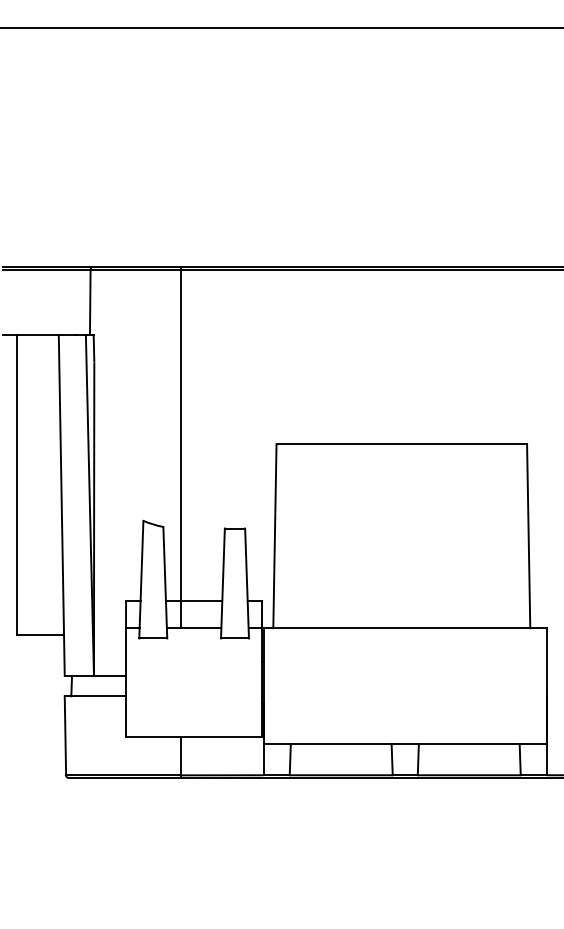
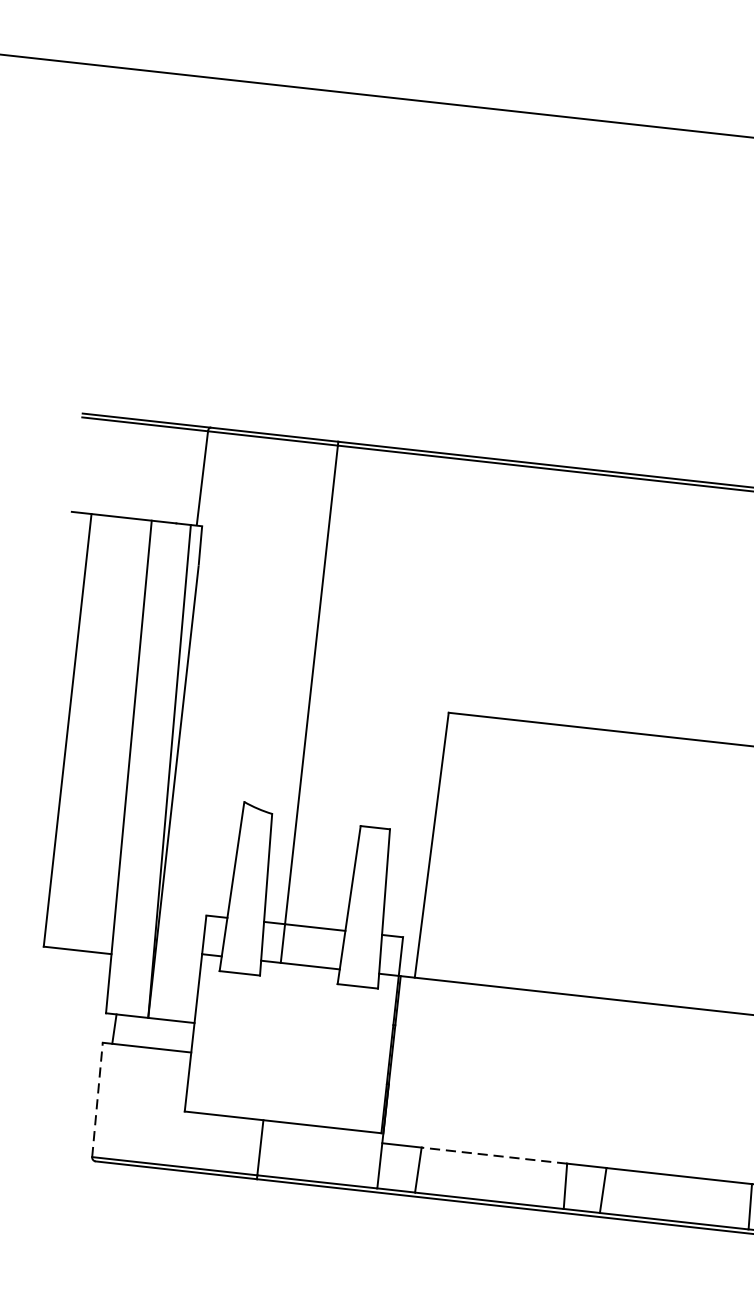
line: (65, 735) -> (97, 1099), solid -> dashed
line: (340, 743) -> (493, 1154), solid -> dashed

